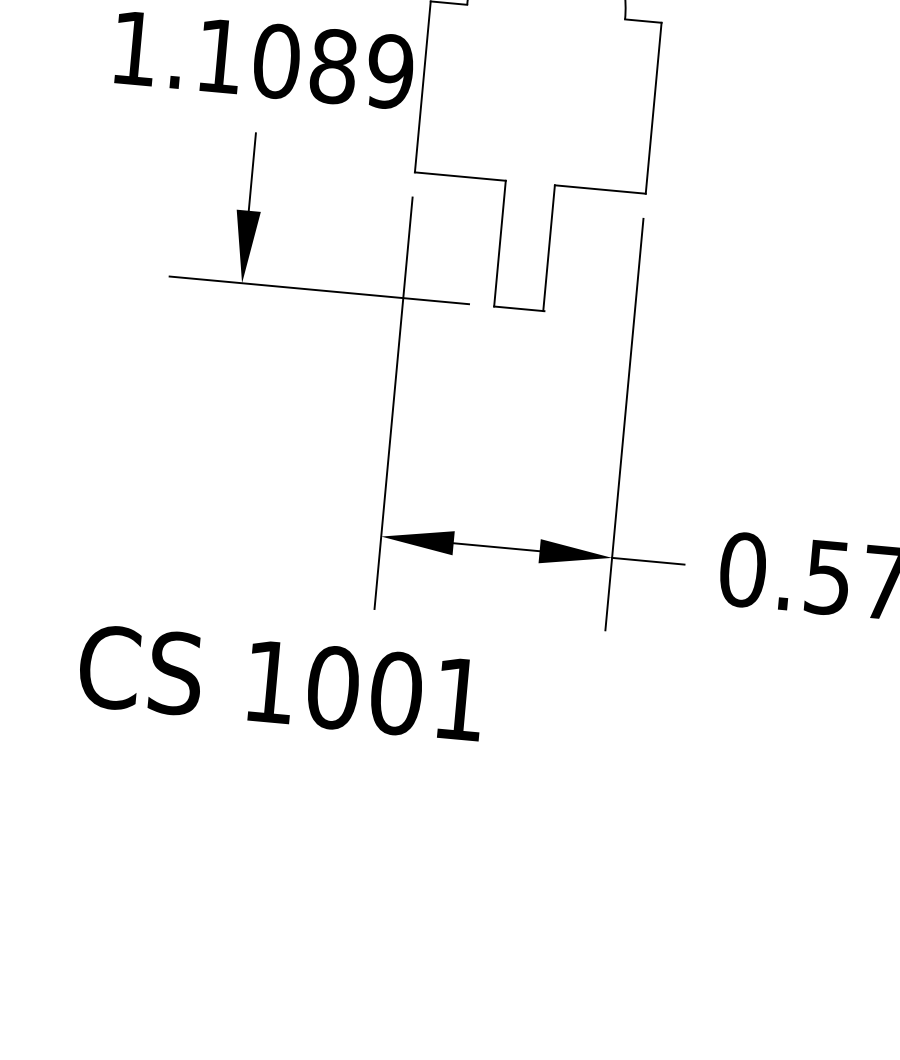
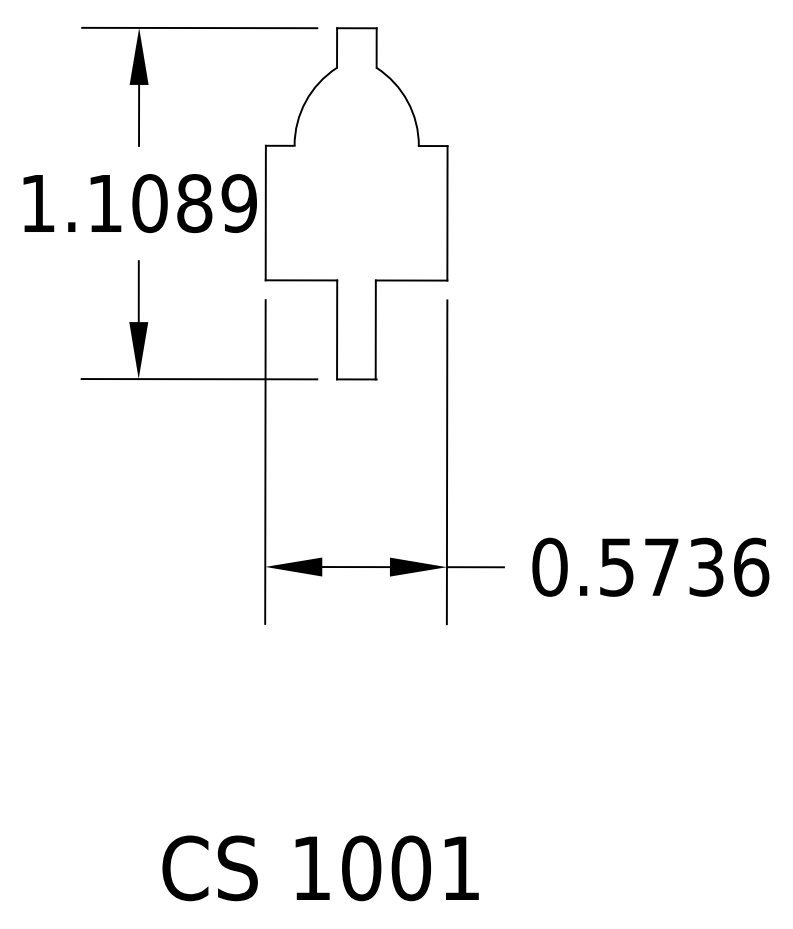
text: (281, 683) -> (320, 868), moved

